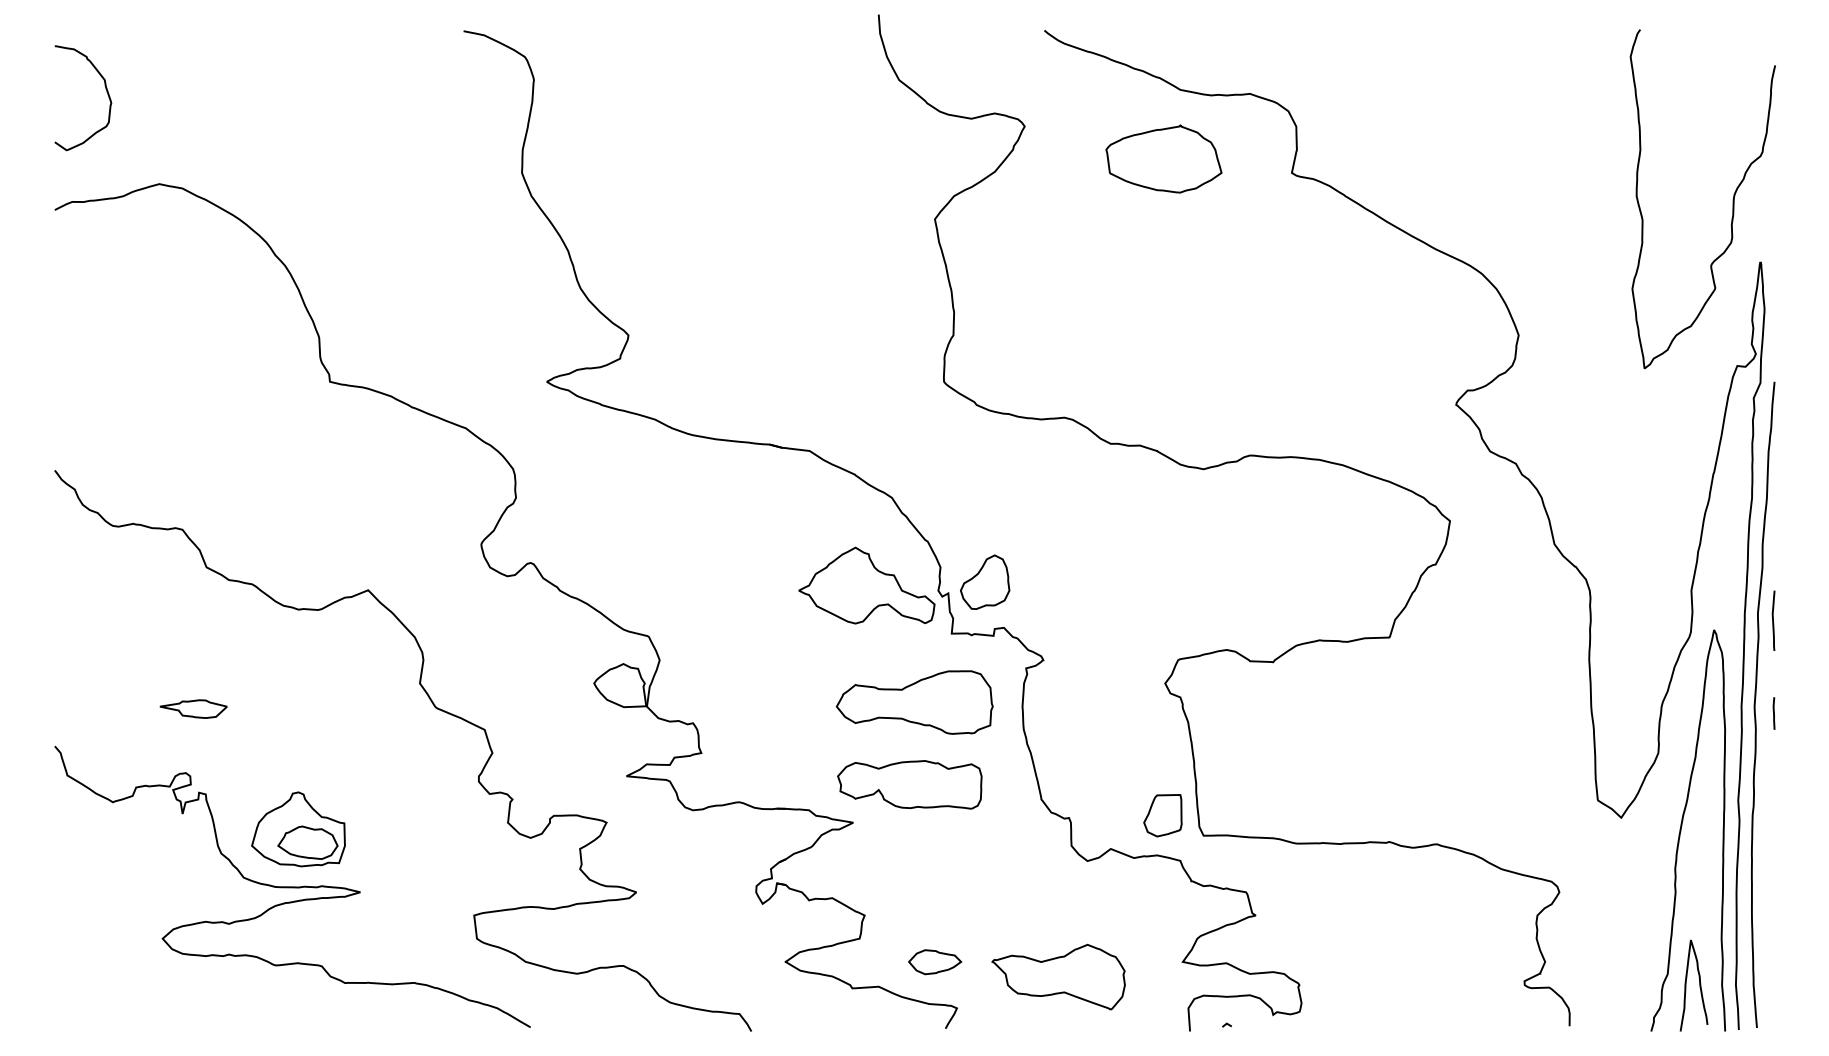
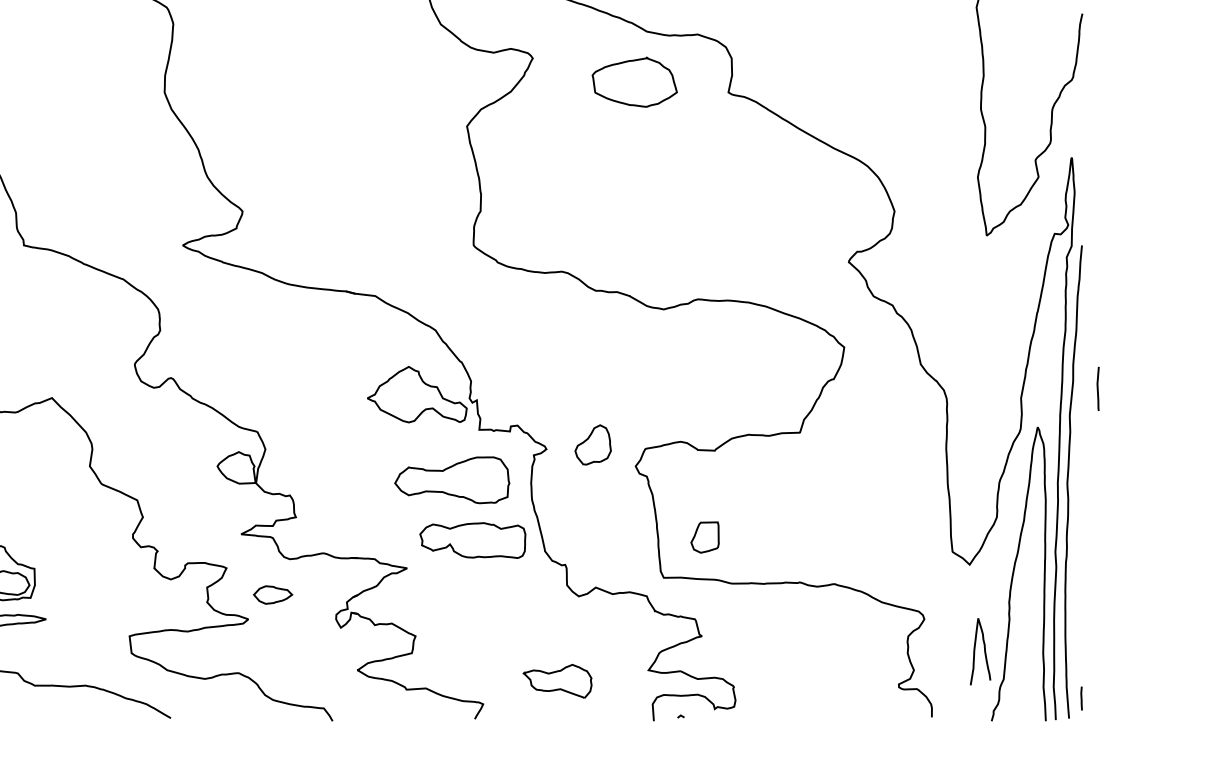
part: (985, 581) -> (593, 444), moved
curve: (1773, 620) -> (1098, 388), moved
line: (1773, 713) -> (1081, 698), moved
part: (909, 784) -> (472, 540), moved
part: (1162, 815) -> (704, 537), moved
part: (935, 962) -> (273, 595), moved
part: (1058, 976) -> (557, 680), size x0.7
curve: (1699, 985) -> (984, 651), moved

